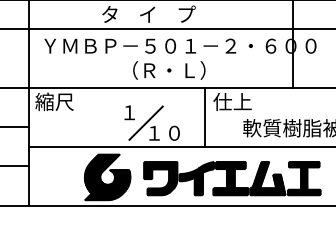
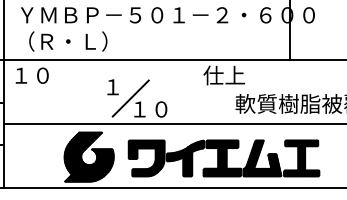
text: (169, 70) -> (68, 41), moved
text: (54, 101) -> (31, 75), 縮尺 -> １０
line: (204, 116) -> (193, 91), removed

